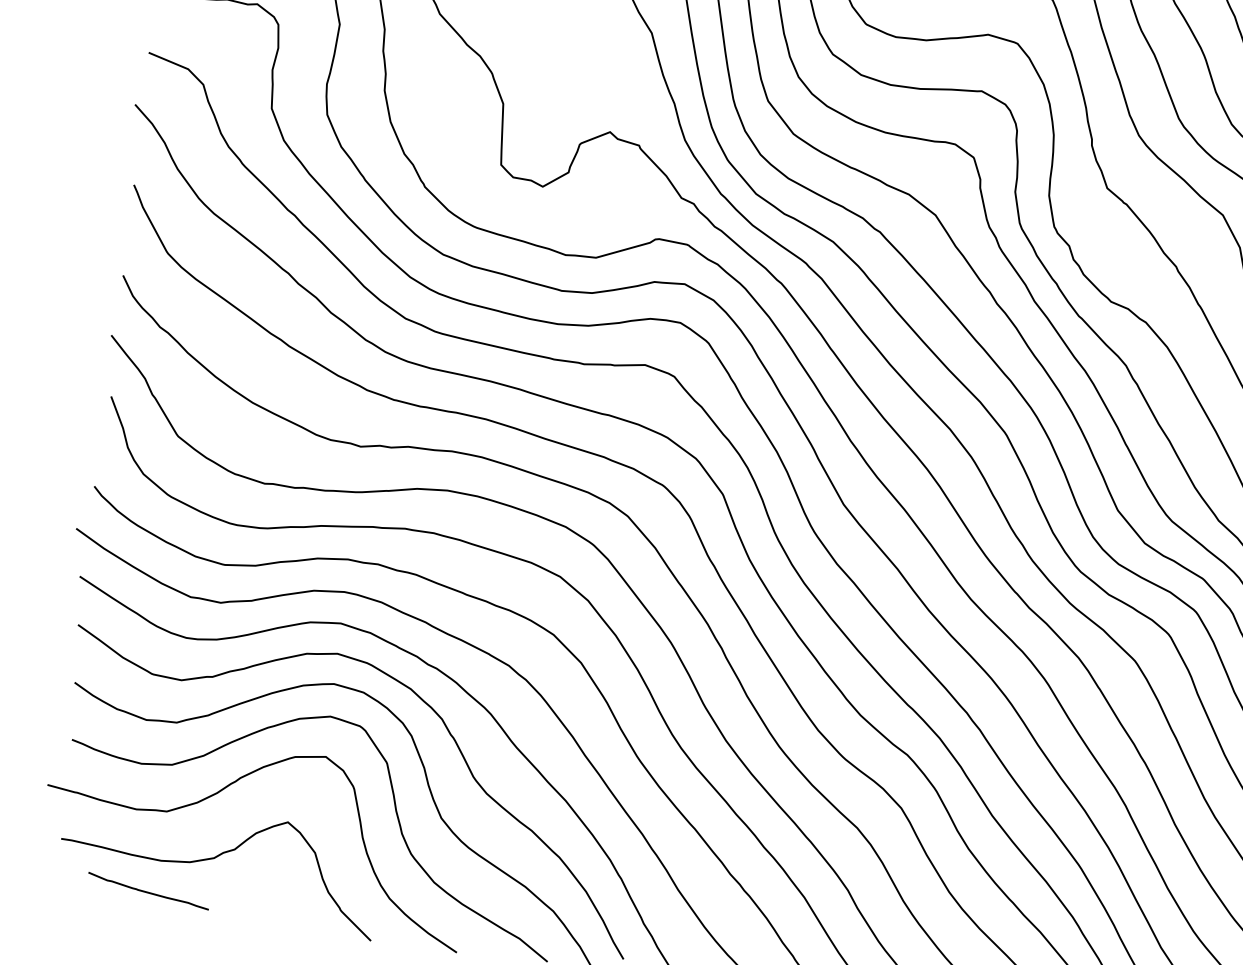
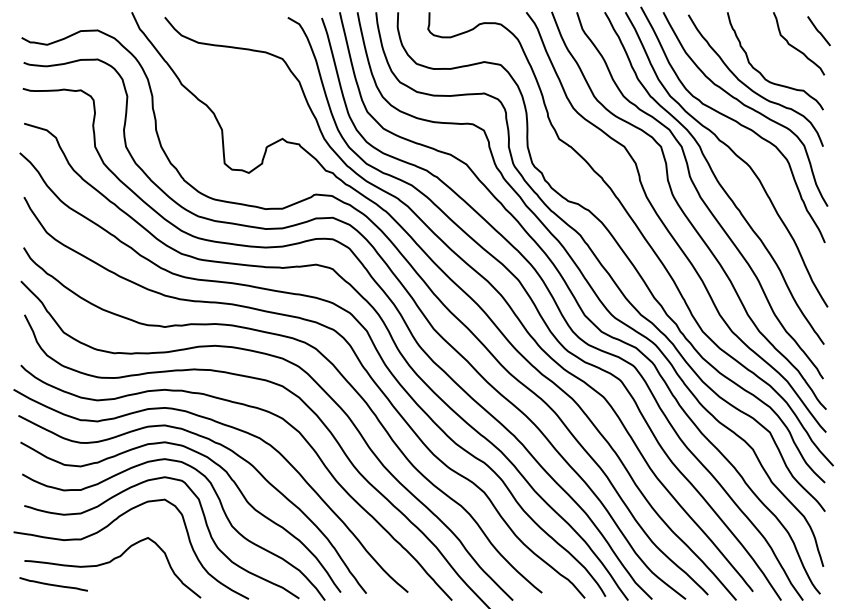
curve: (148, 891) -> (53, 584), moved

